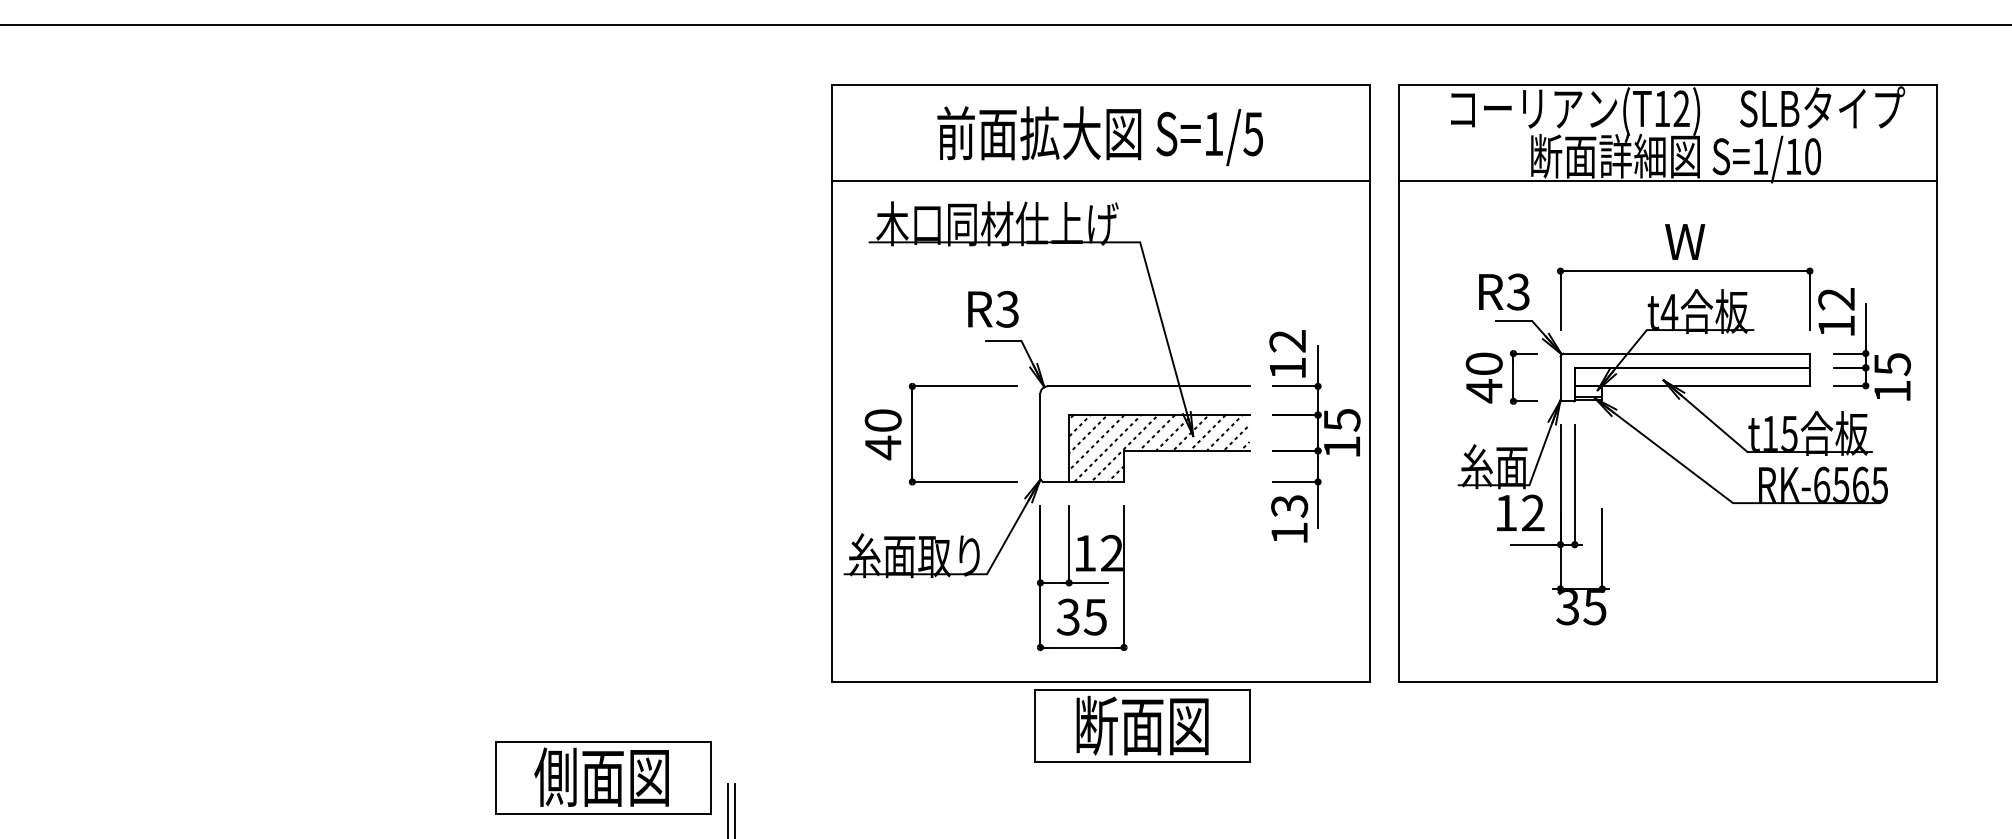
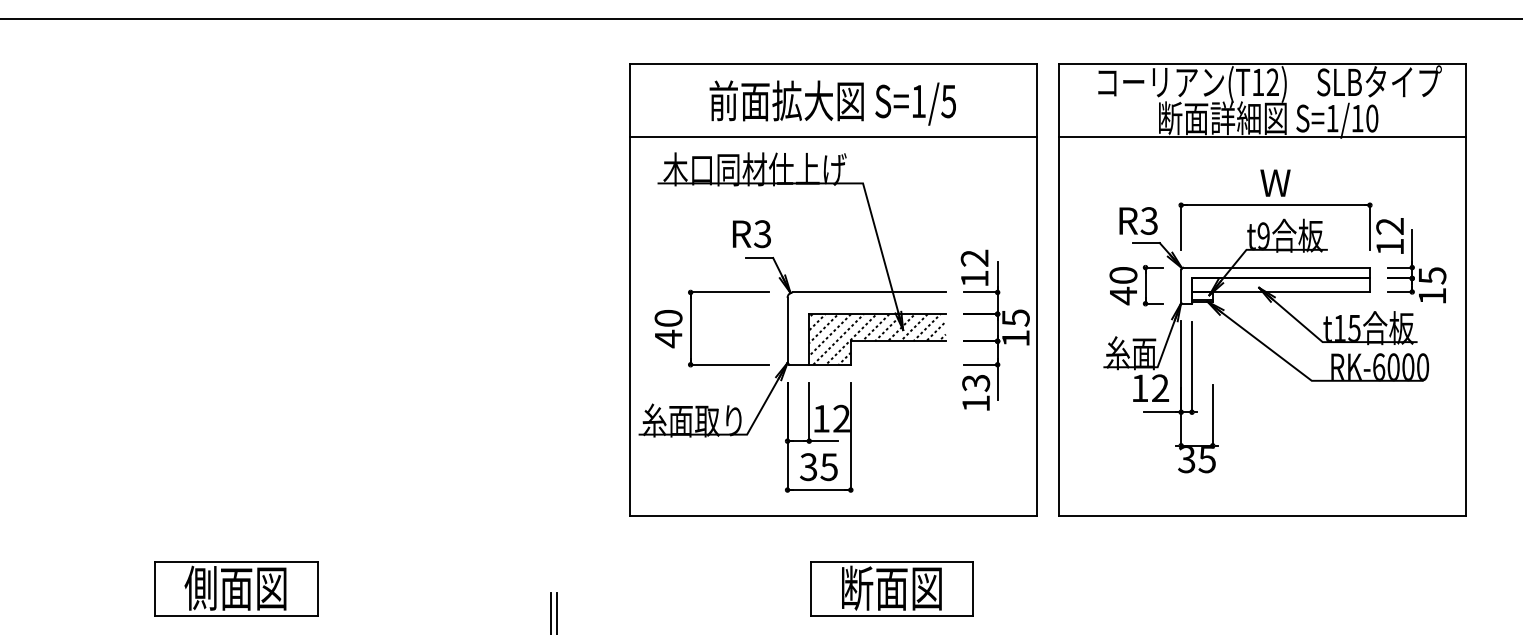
text: (1669, 311) -> (1263, 235), t4 -> t9
text: (1860, 484) -> (1408, 366), RK-6565 -> RK-6000
part: (1142, 726) -> (891, 588), moved
part: (603, 777) -> (236, 588), moved

